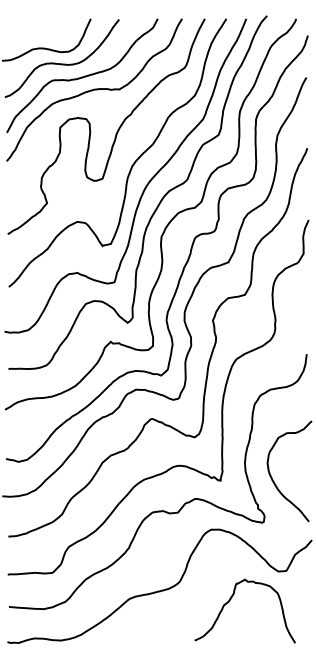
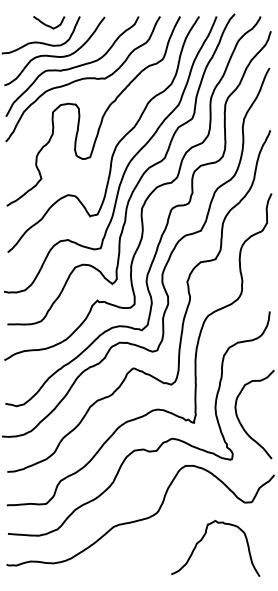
curve: (53, 27) -> (47, 24), added
curve: (230, 602) -> (202, 540), moved

